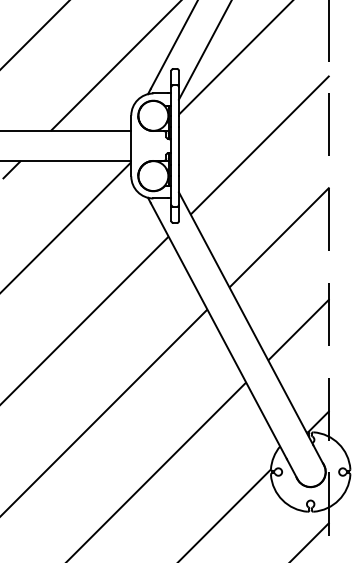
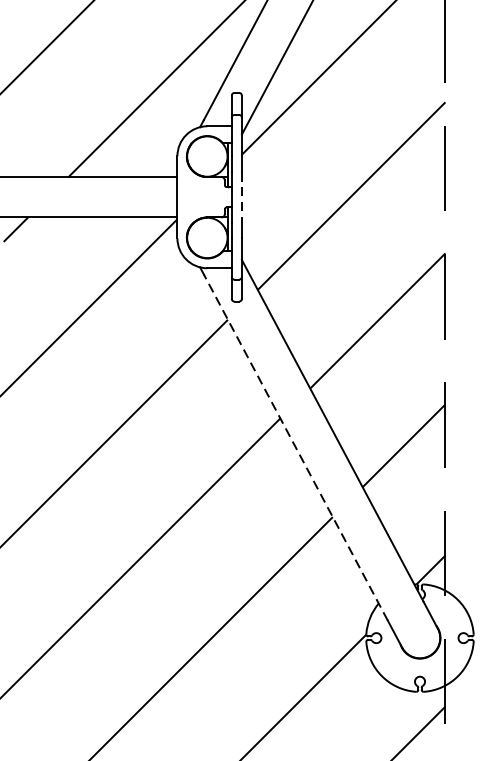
line: (178, 146) -> (241, 197), solid -> dashed
line: (218, 331) -> (295, 448), solid -> dashed

